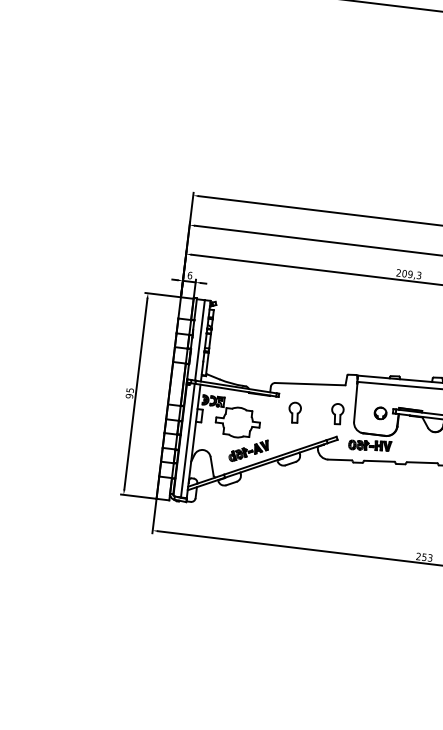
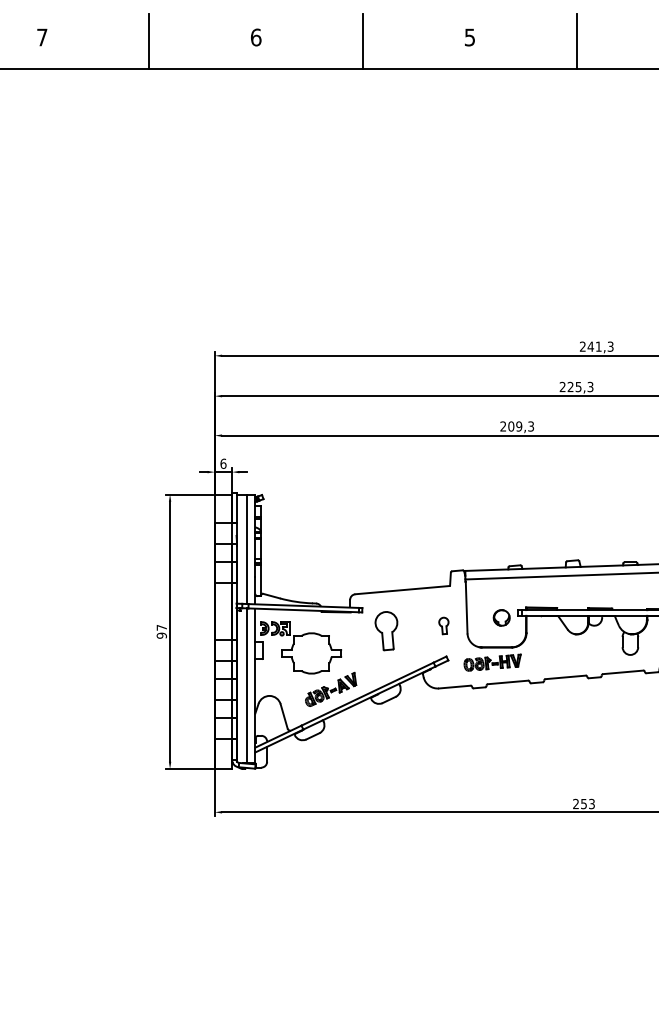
text: (130, 390) -> (161, 627), 95 -> 97
part: (294, 412) -> (385, 630), size x1.4
part: (337, 413) -> (443, 625), size x0.6

